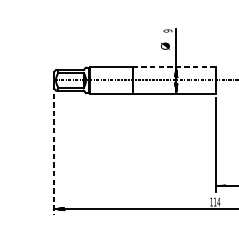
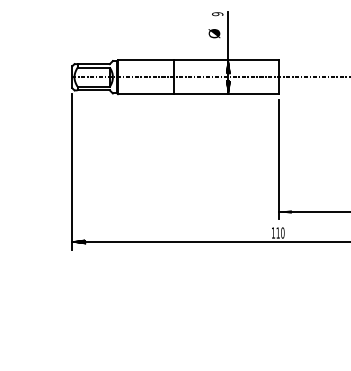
line: (174, 67) -> (226, 60), dashed -> solid
line: (54, 154) -> (72, 171), dashed -> solid
text: (218, 201) -> (282, 232), 114 -> 110

